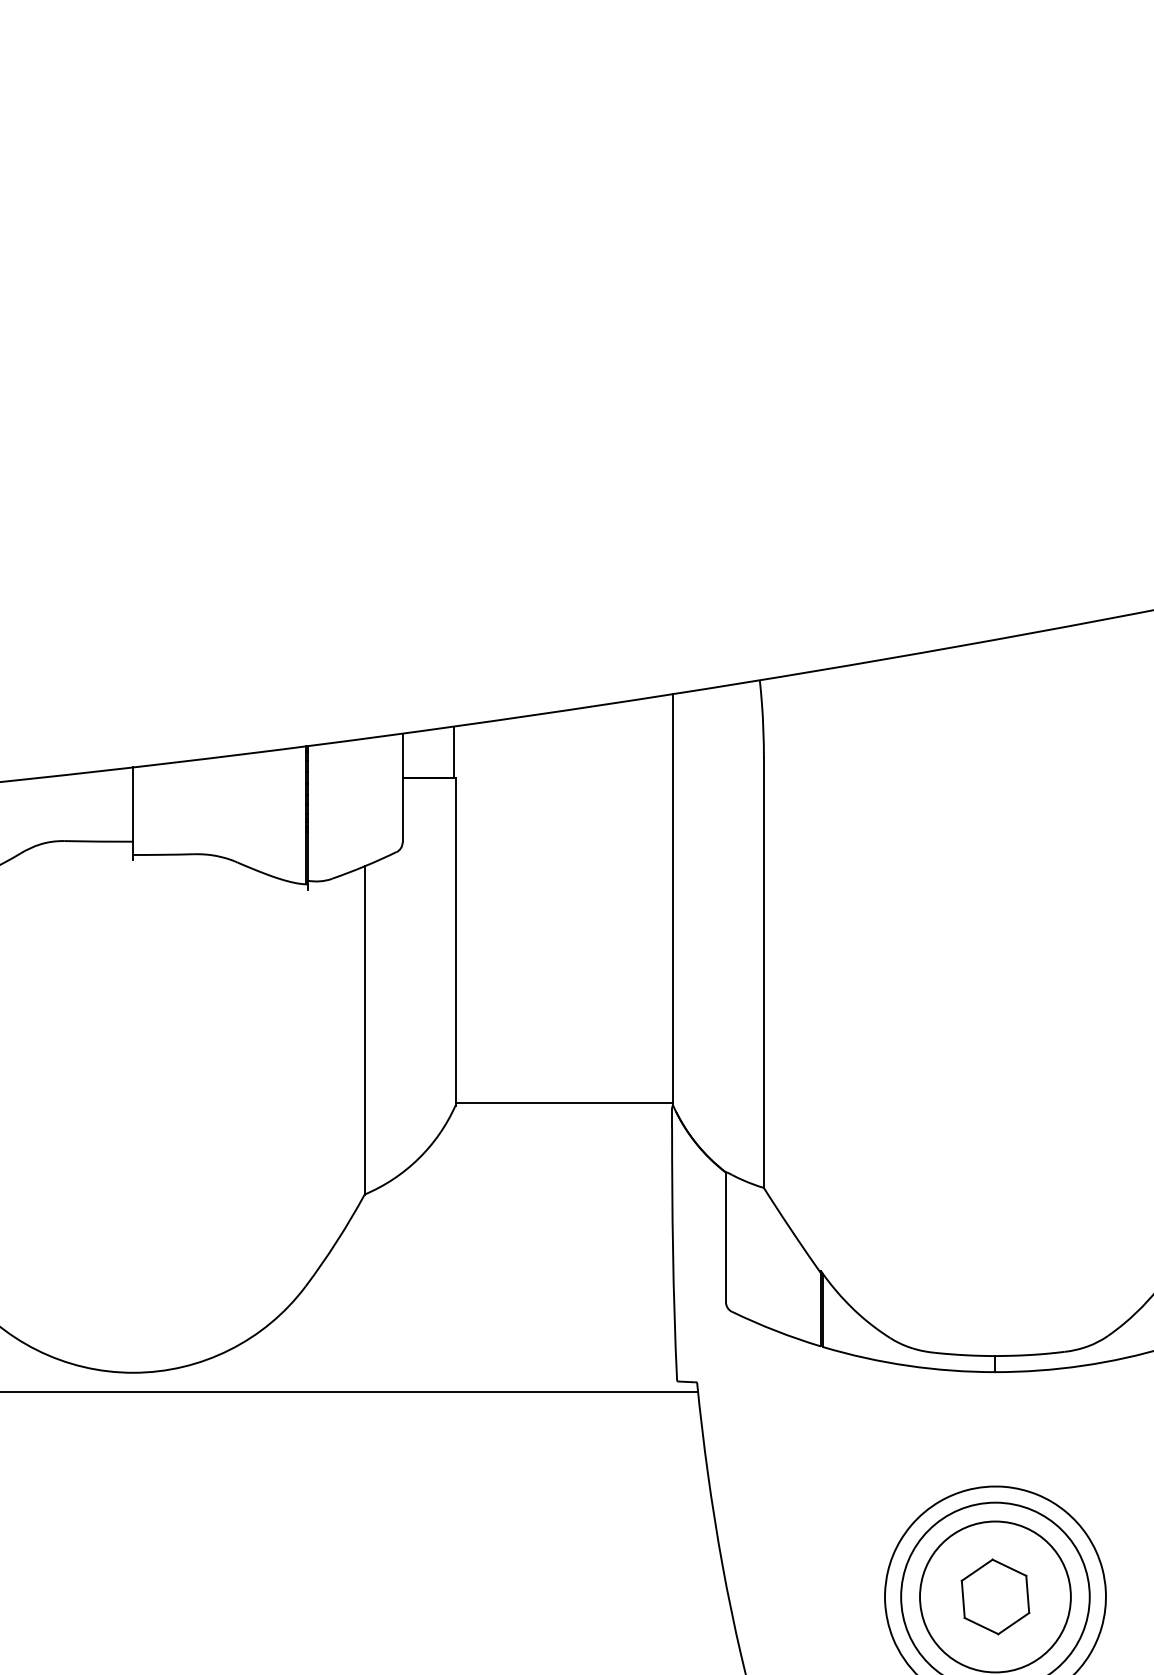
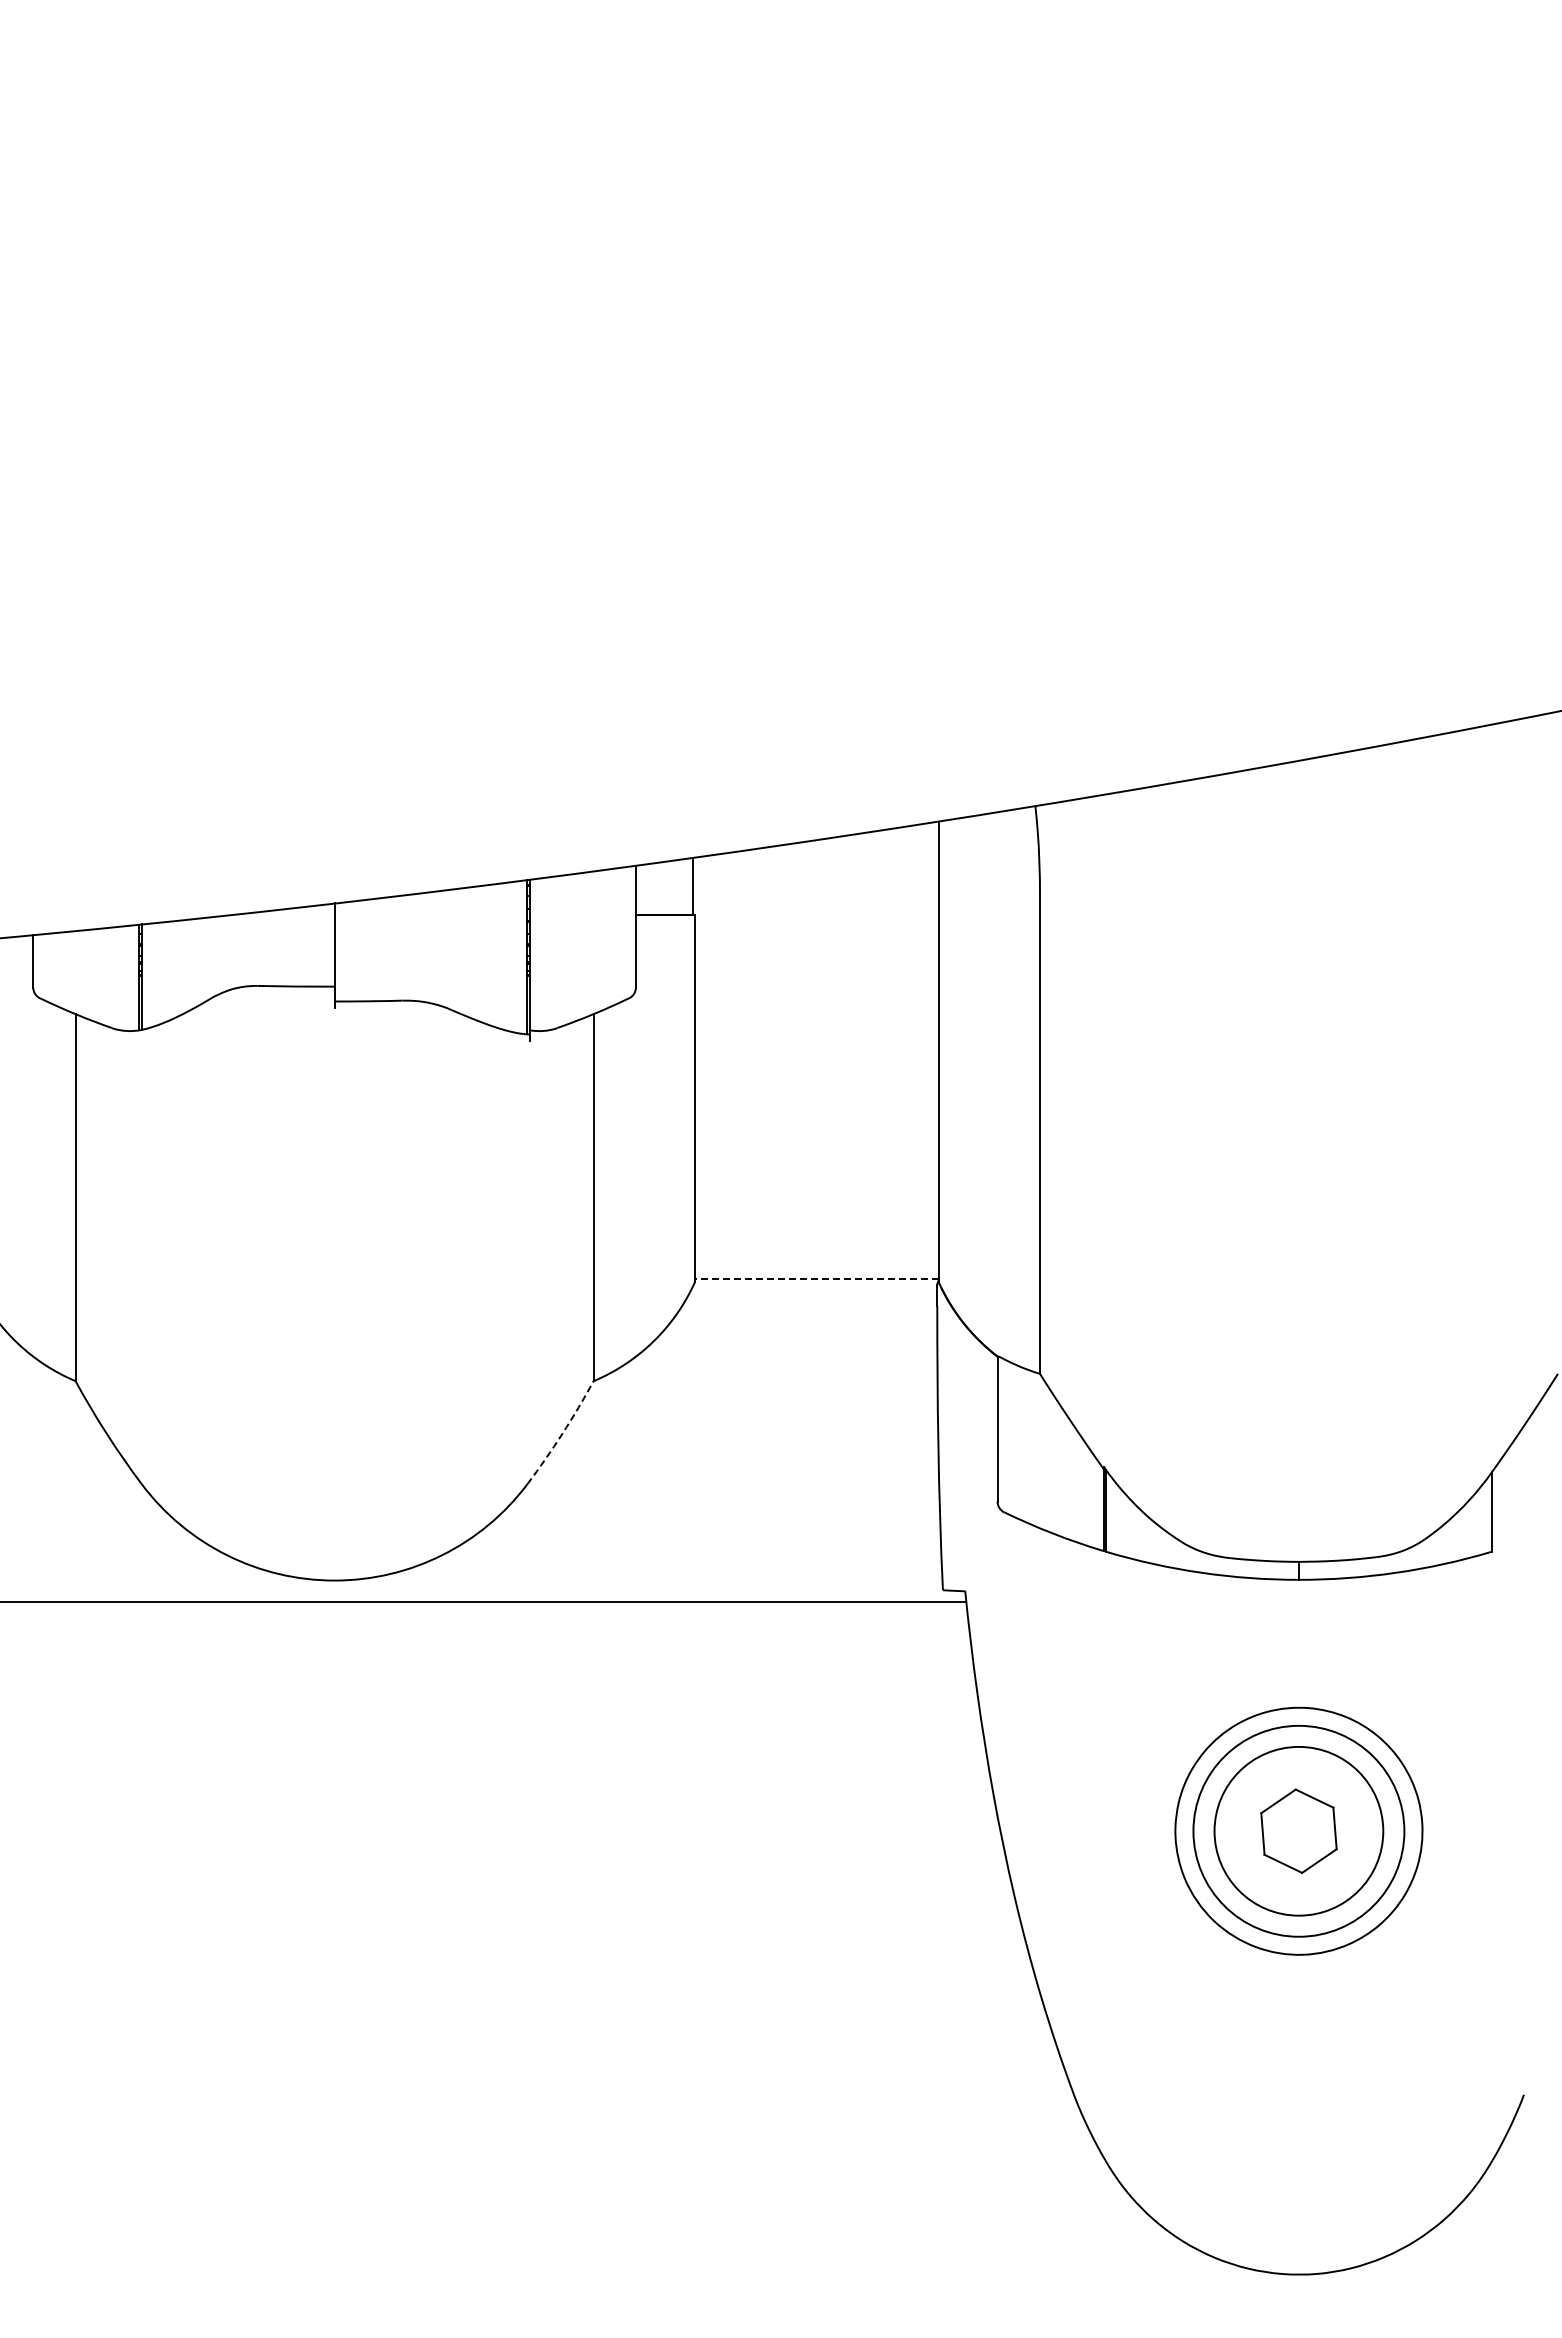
line: (564, 1102) -> (816, 1278), solid -> dashed
arc: (336, 1241) -> (562, 1433), solid -> dashed

